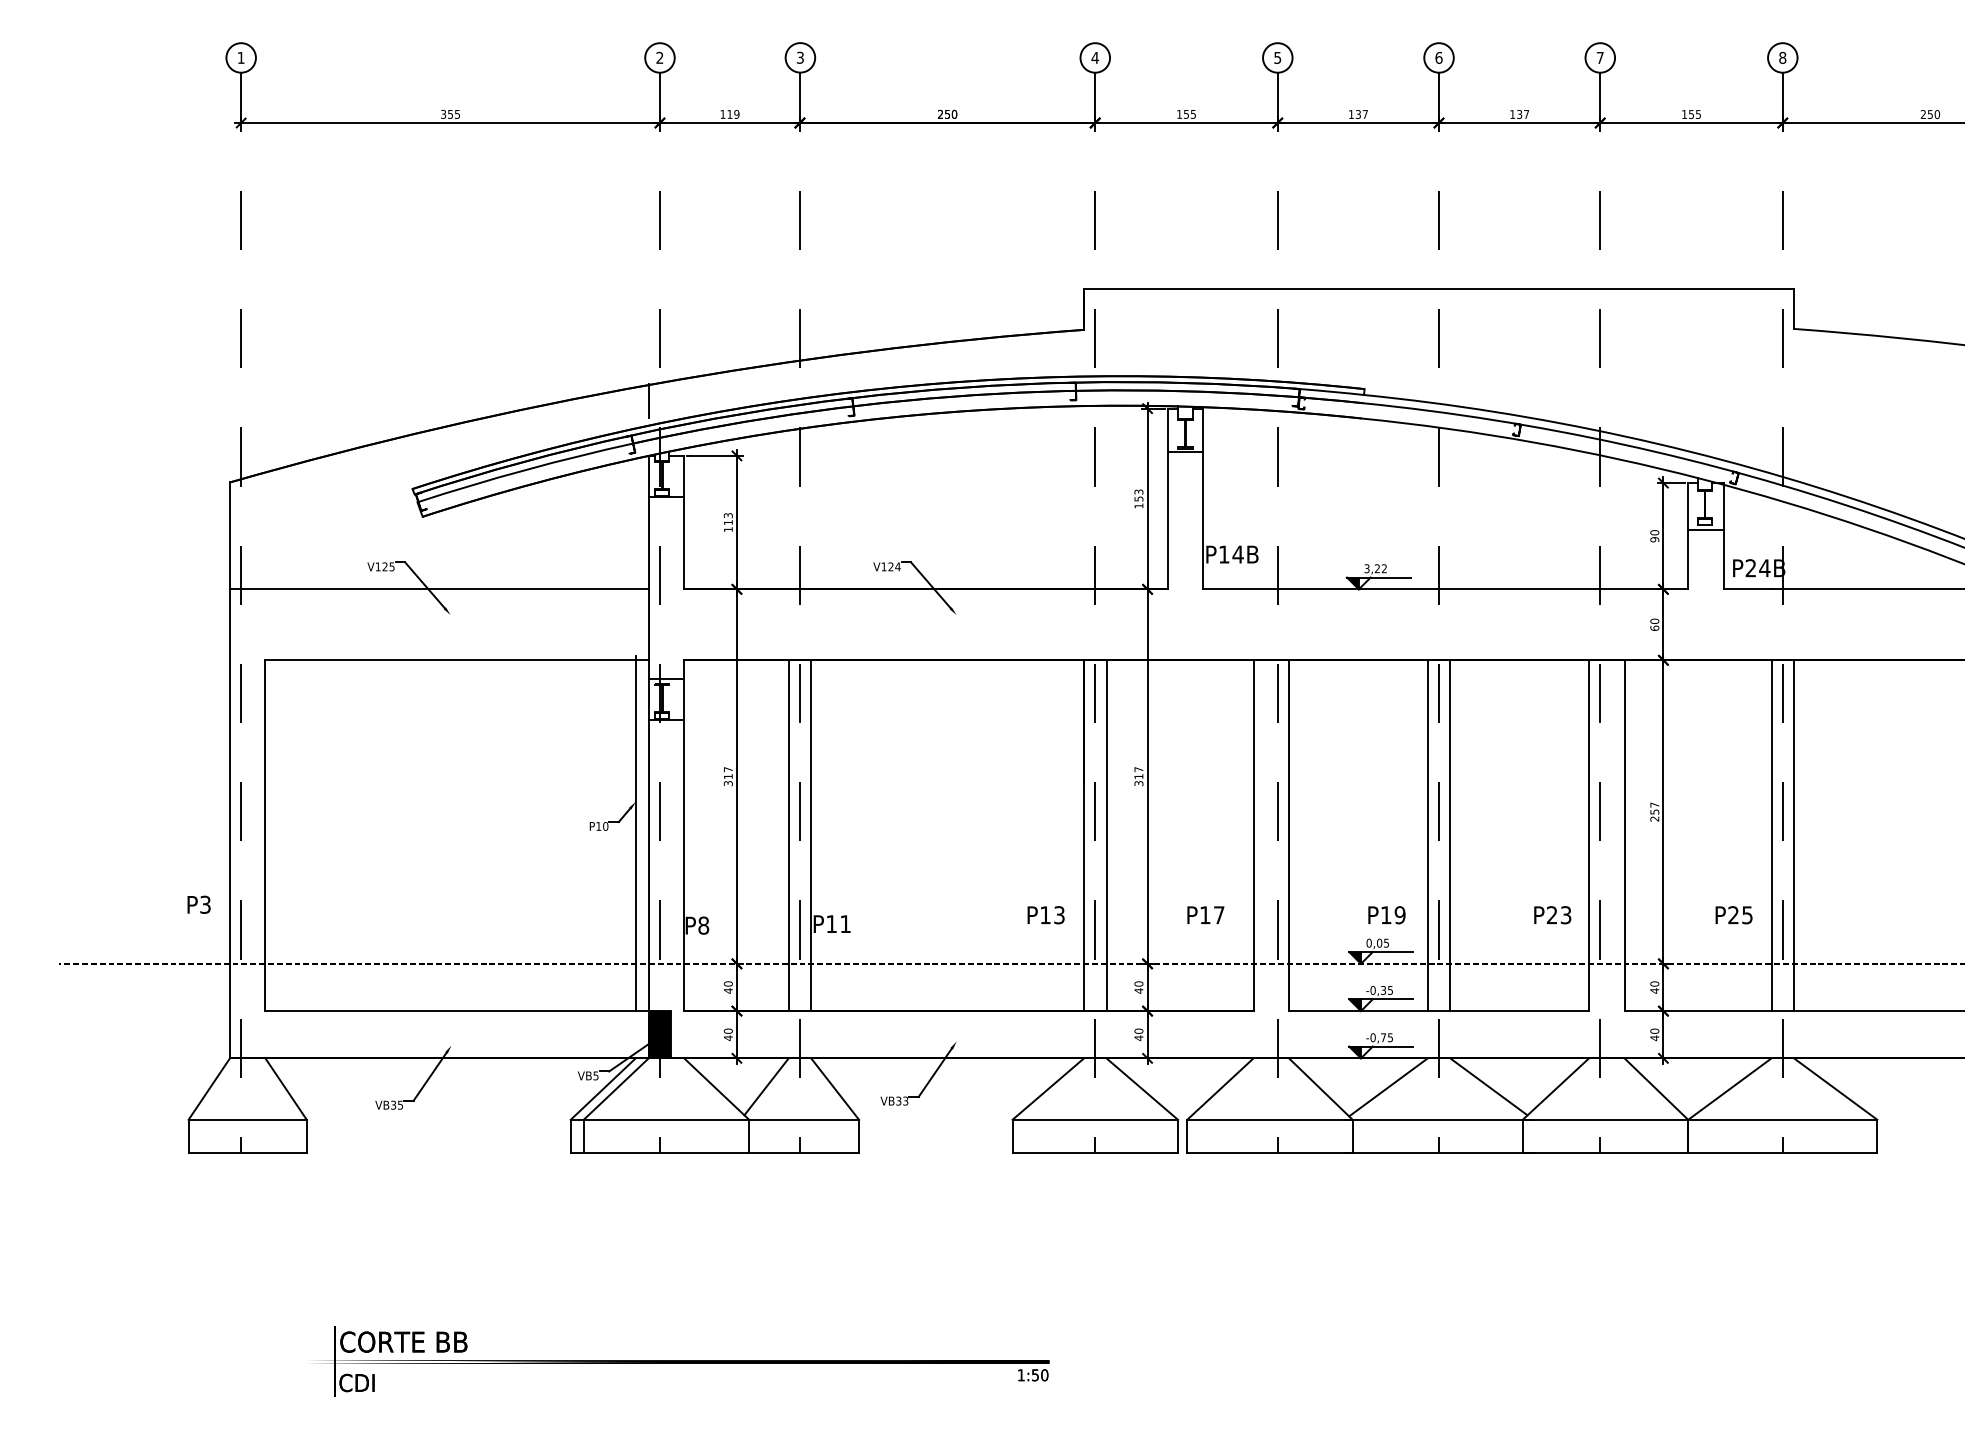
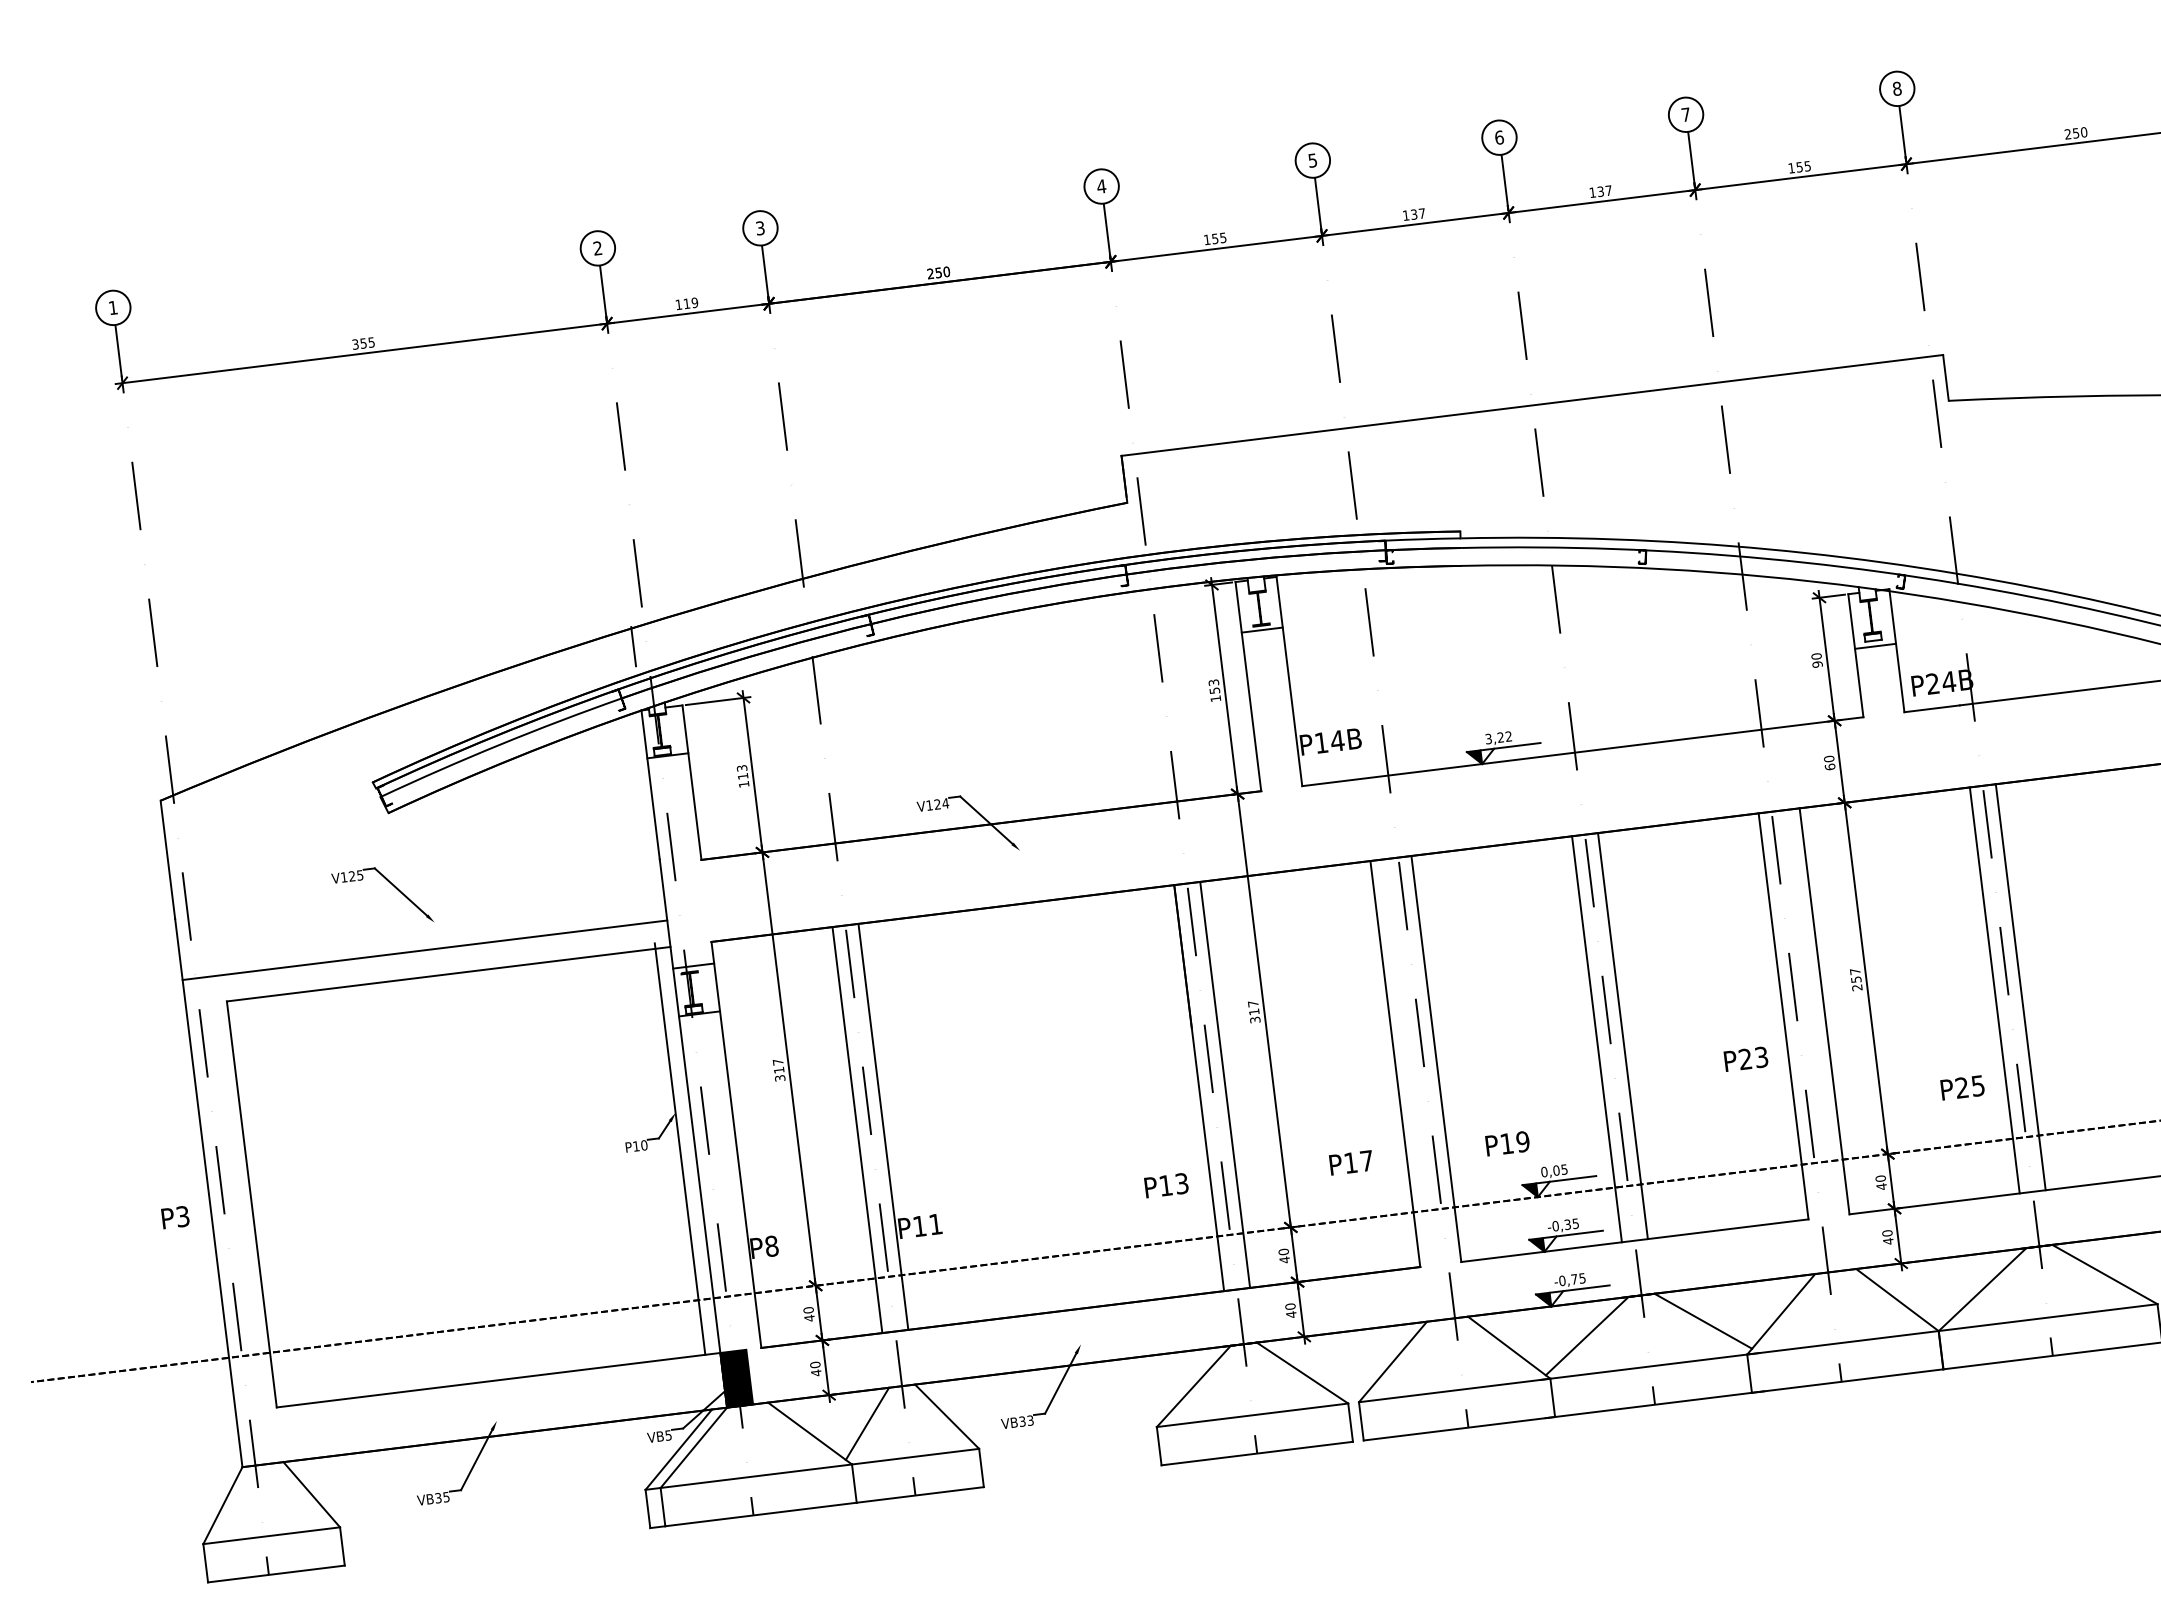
line: (438, 589) -> (423, 950), moved
text: (198, 904) -> (174, 1217), moved
text: (1386, 915) -> (1507, 1144), moved
text: (1552, 915) -> (1745, 1059), moved

